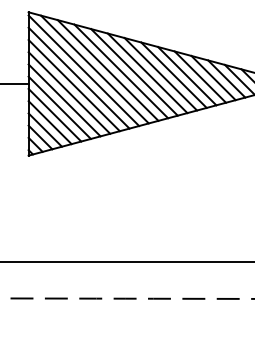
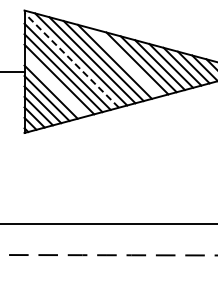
line: (83, 70) -> (71, 60), solid -> dashed
line: (147, 73) -> (126, 62), removed
line: (63, 100) -> (54, 85), removed

